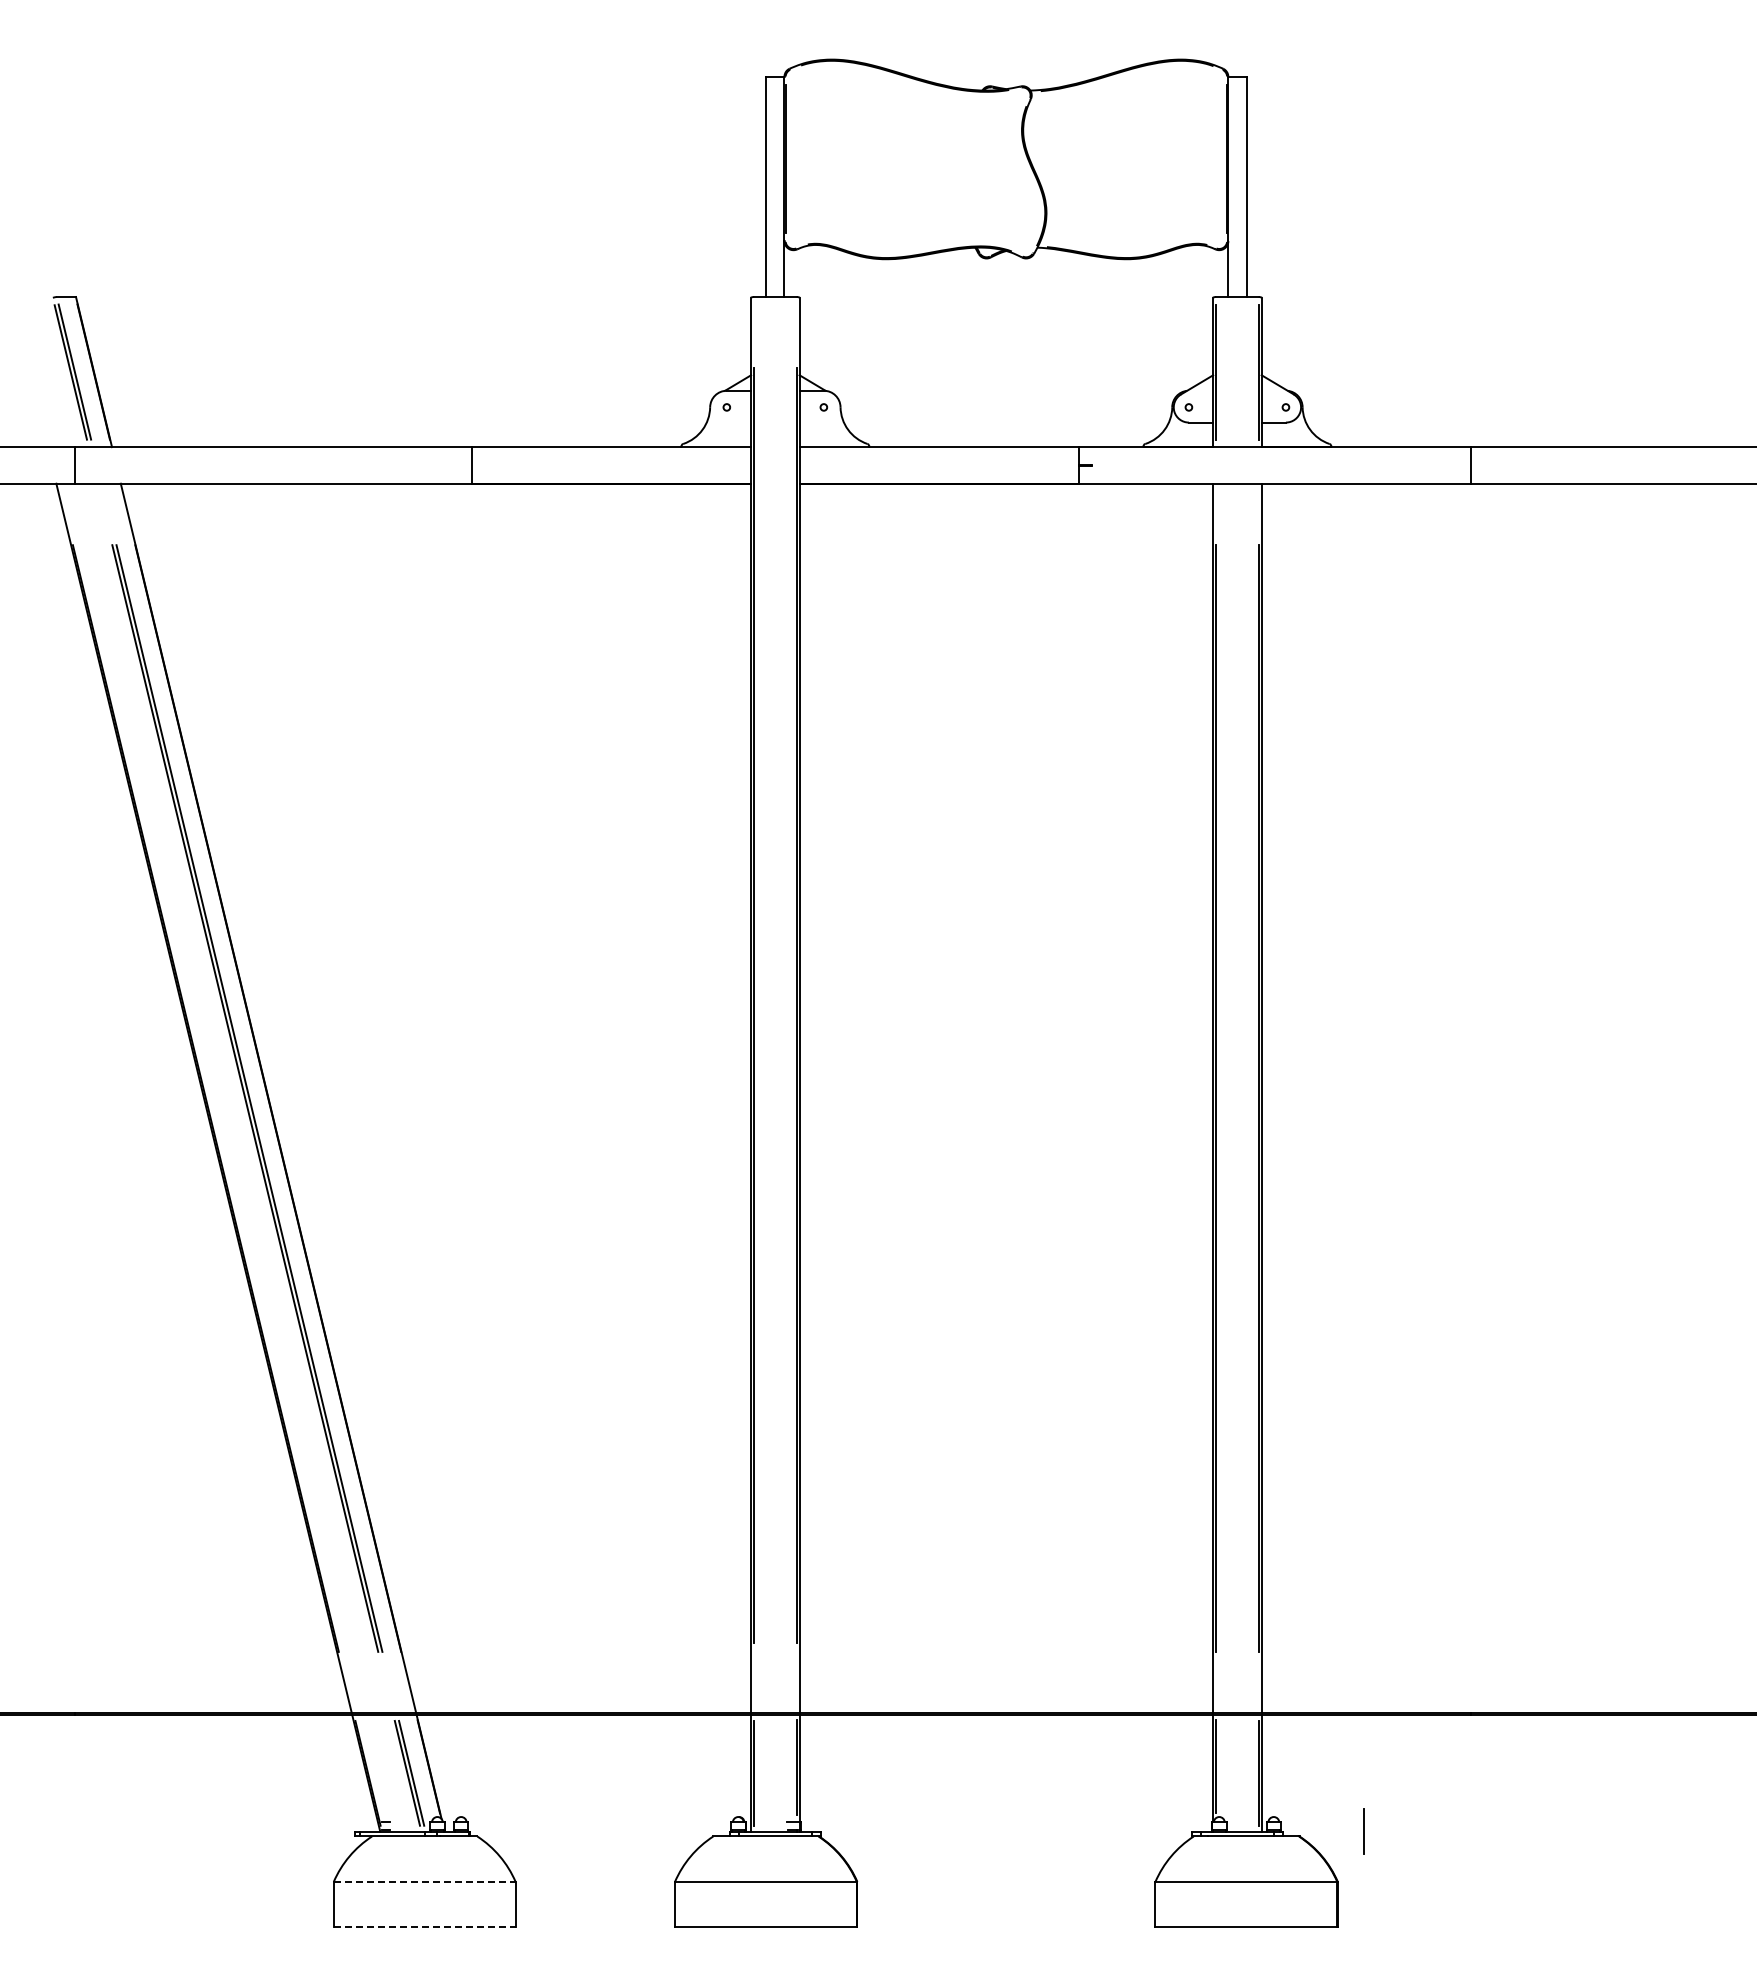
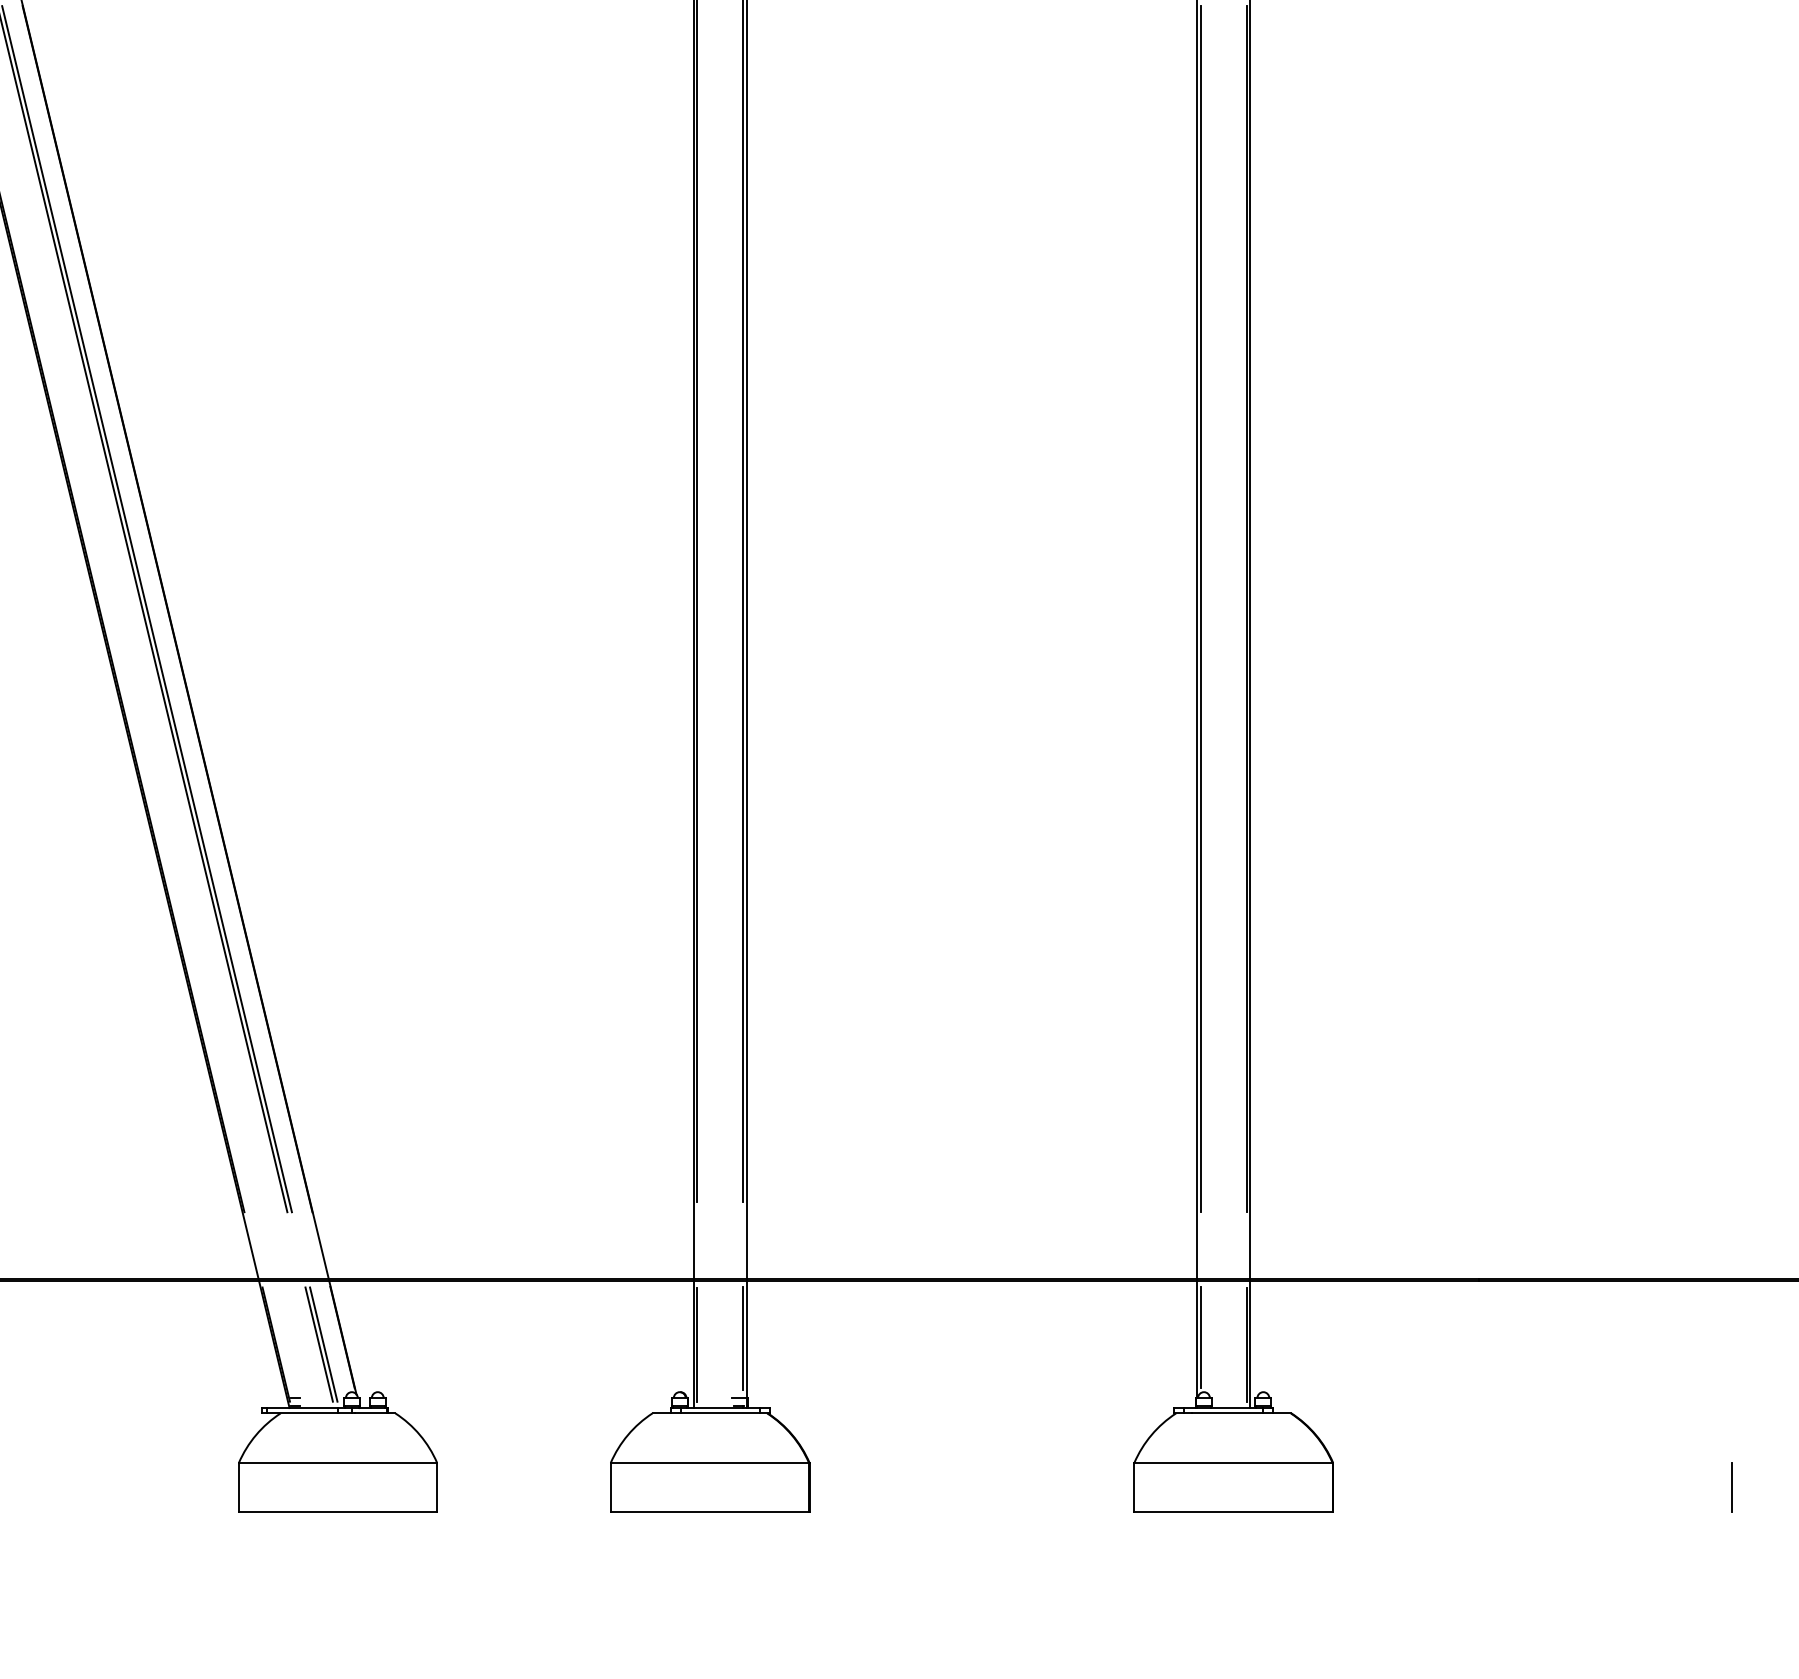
line: (1363, 1831) -> (1731, 1487), moved
line: (424, 1881) -> (337, 1462), dashed -> solid
line: (424, 1927) -> (337, 1512), dashed -> solid

